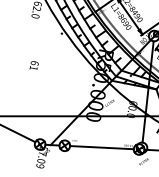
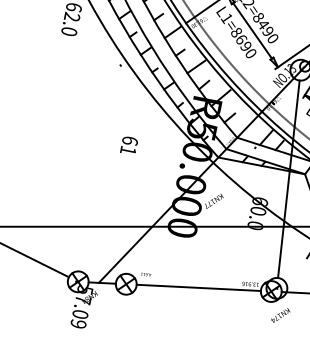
text: (33, 65) -> (127, 145), moved

